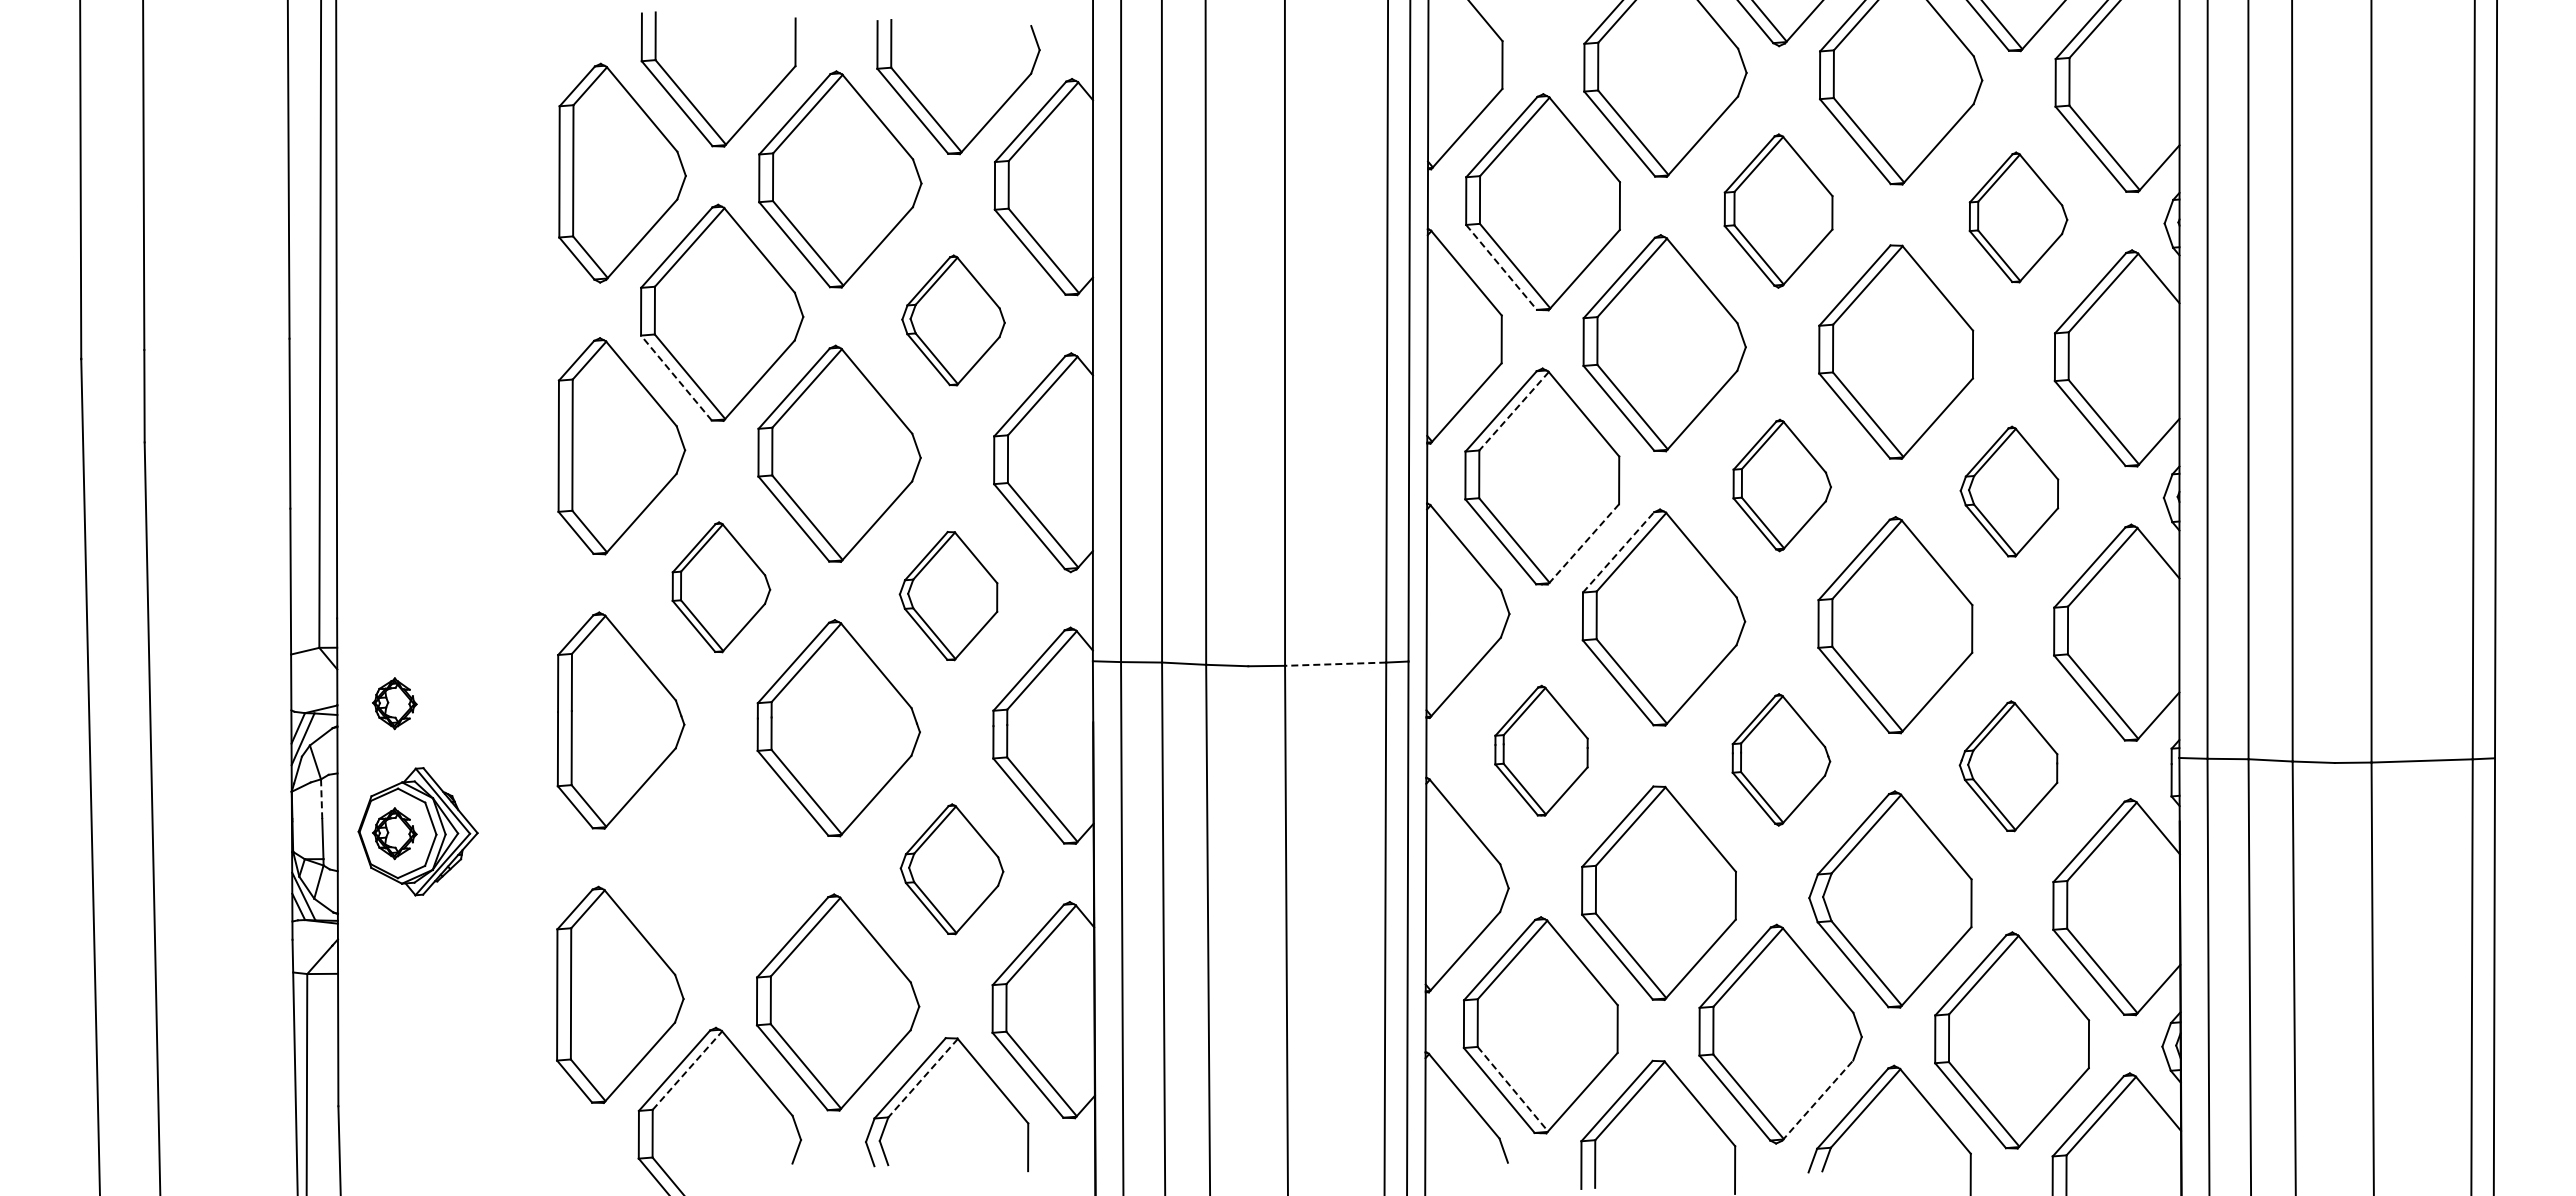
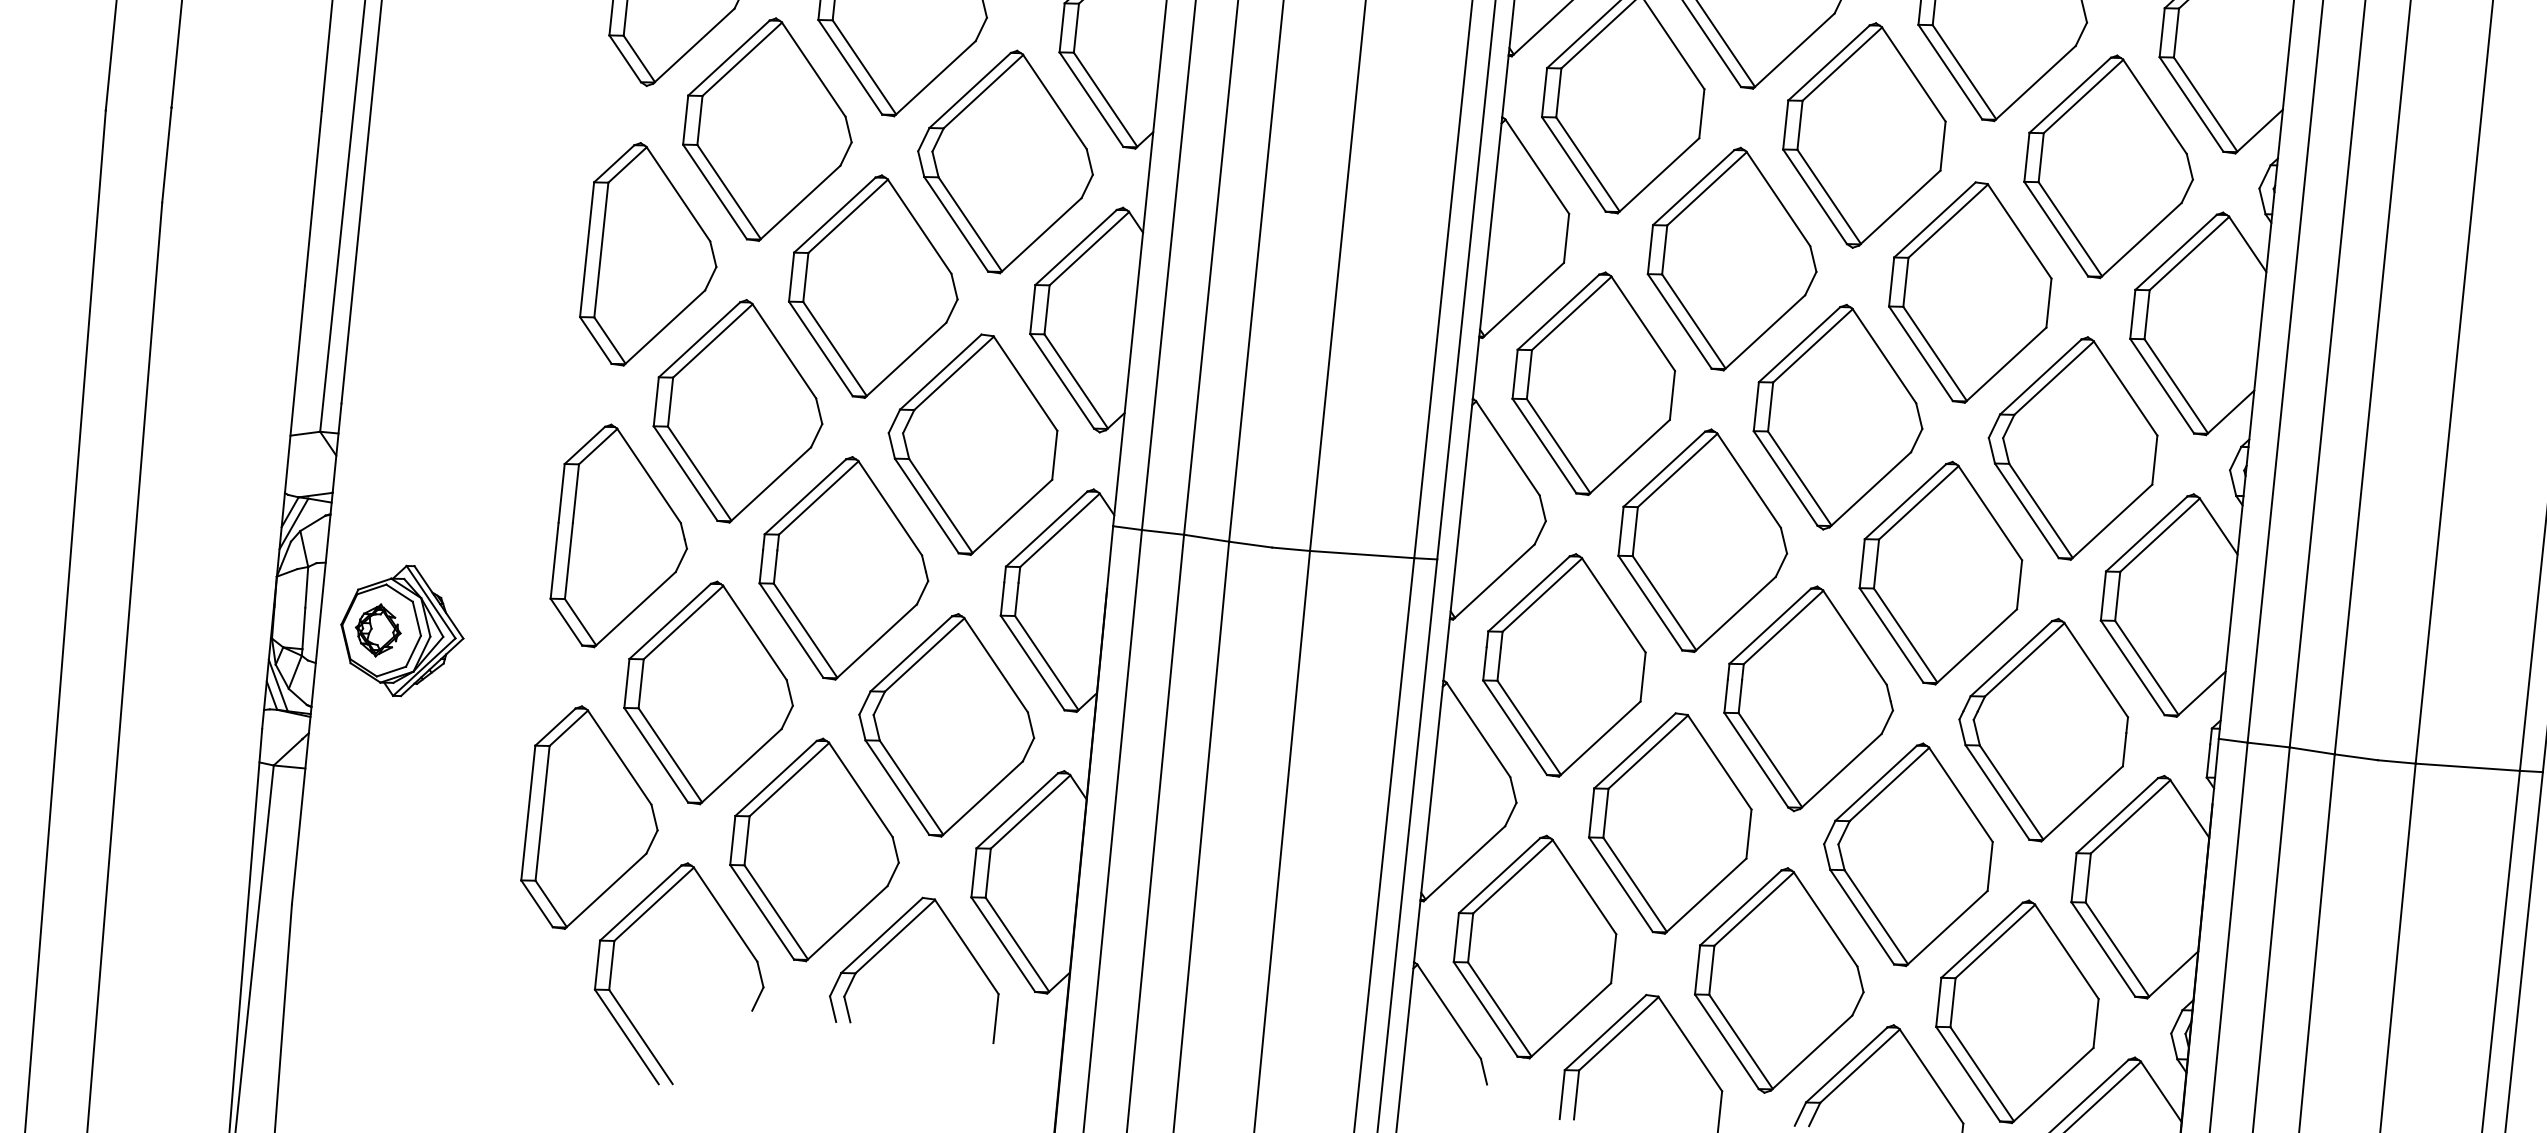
part: (1778, 210) -> (1864, 134), size x1.43
part: (2018, 217) -> (2109, 167), size x1.67
line: (1501, 267) -> (1573, 164), dashed -> solid
part: (953, 320) -> (1005, 161), size x1.67
line: (676, 377) -> (715, 191), dashed -> solid
line: (1513, 411) -> (1571, 313), dashed -> solid
part: (1782, 485) -> (1839, 417), size x1.67
part: (2009, 491) -> (2072, 447), size x1.67
line: (1583, 544) -> (1629, 457), dashed -> solid
line: (1618, 552) -> (1664, 469), dashed -> solid
part: (721, 587) -> (739, 411), size x1.67
part: (948, 595) -> (971, 443), size x1.67
line: (1335, 664) -> (1361, 554), dashed -> solid
part: (394, 703) -> (391, 496), removed
part: (1541, 750) -> (1564, 664), size x1.67
part: (1781, 759) -> (1810, 698), size x1.67
part: (2008, 766) -> (2042, 729), size x1.67
line: (321, 799) -> (306, 587), dashed -> solid
part: (720, 861) -> (709, 693), added
part: (951, 869) -> (946, 725), size x1.67
line: (687, 1070) -> (654, 904), dashed -> solid
line: (922, 1078) -> (894, 936), dashed -> solid
line: (1512, 1089) -> (1499, 1009), dashed -> solid
line: (1817, 1100) -> (1811, 1052), dashed -> solid

